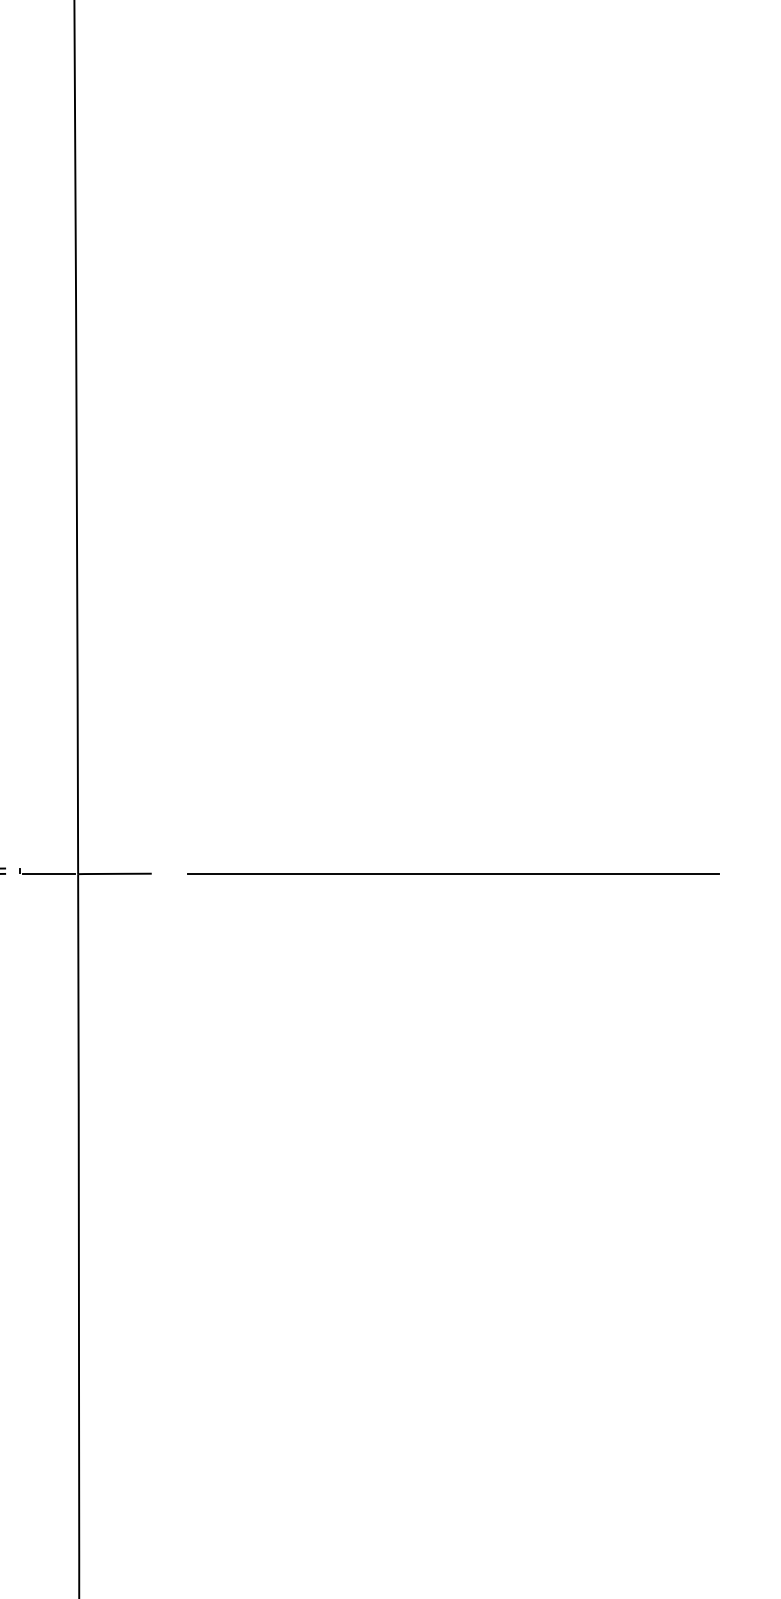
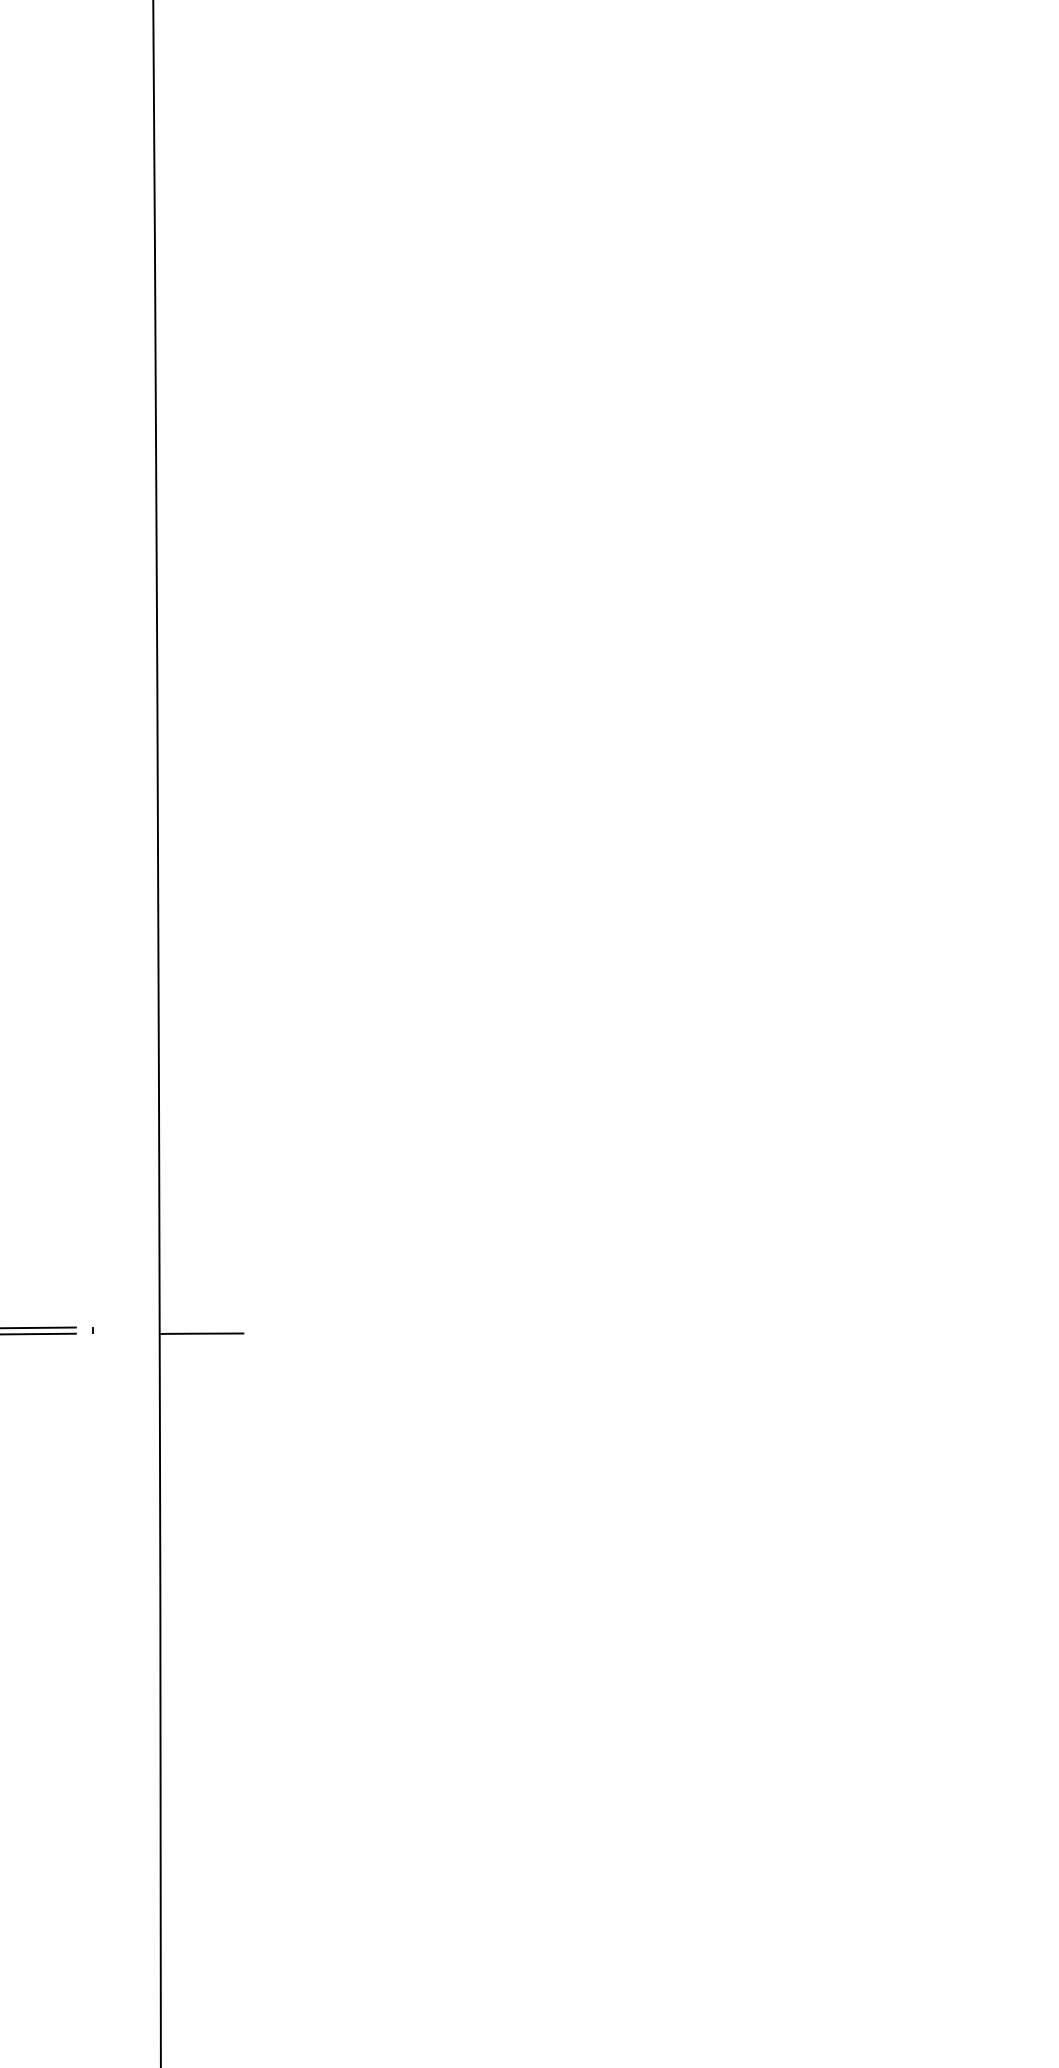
line: (49, 873) -> (126, 1333), removed
line: (453, 873) -> (591, 1333), removed

